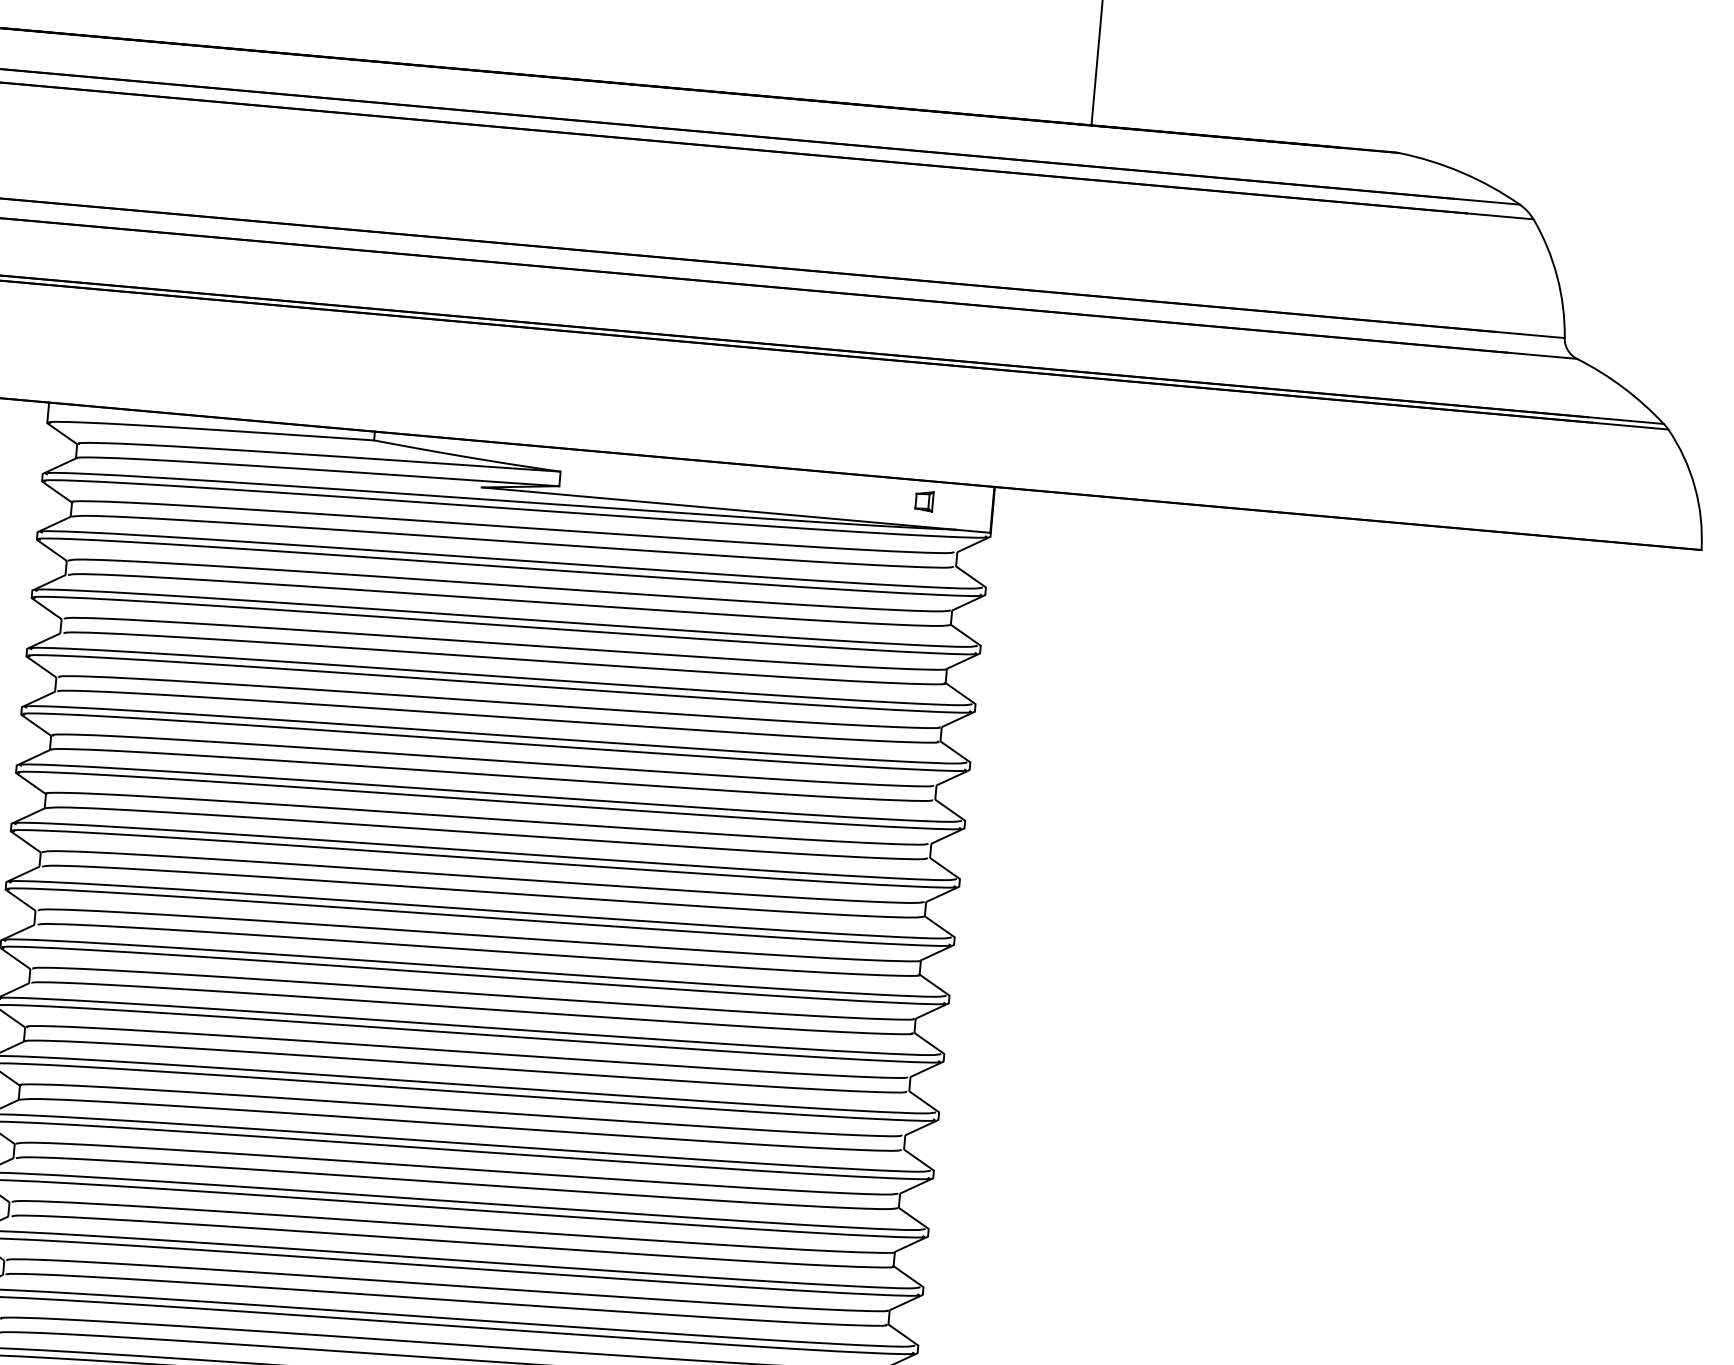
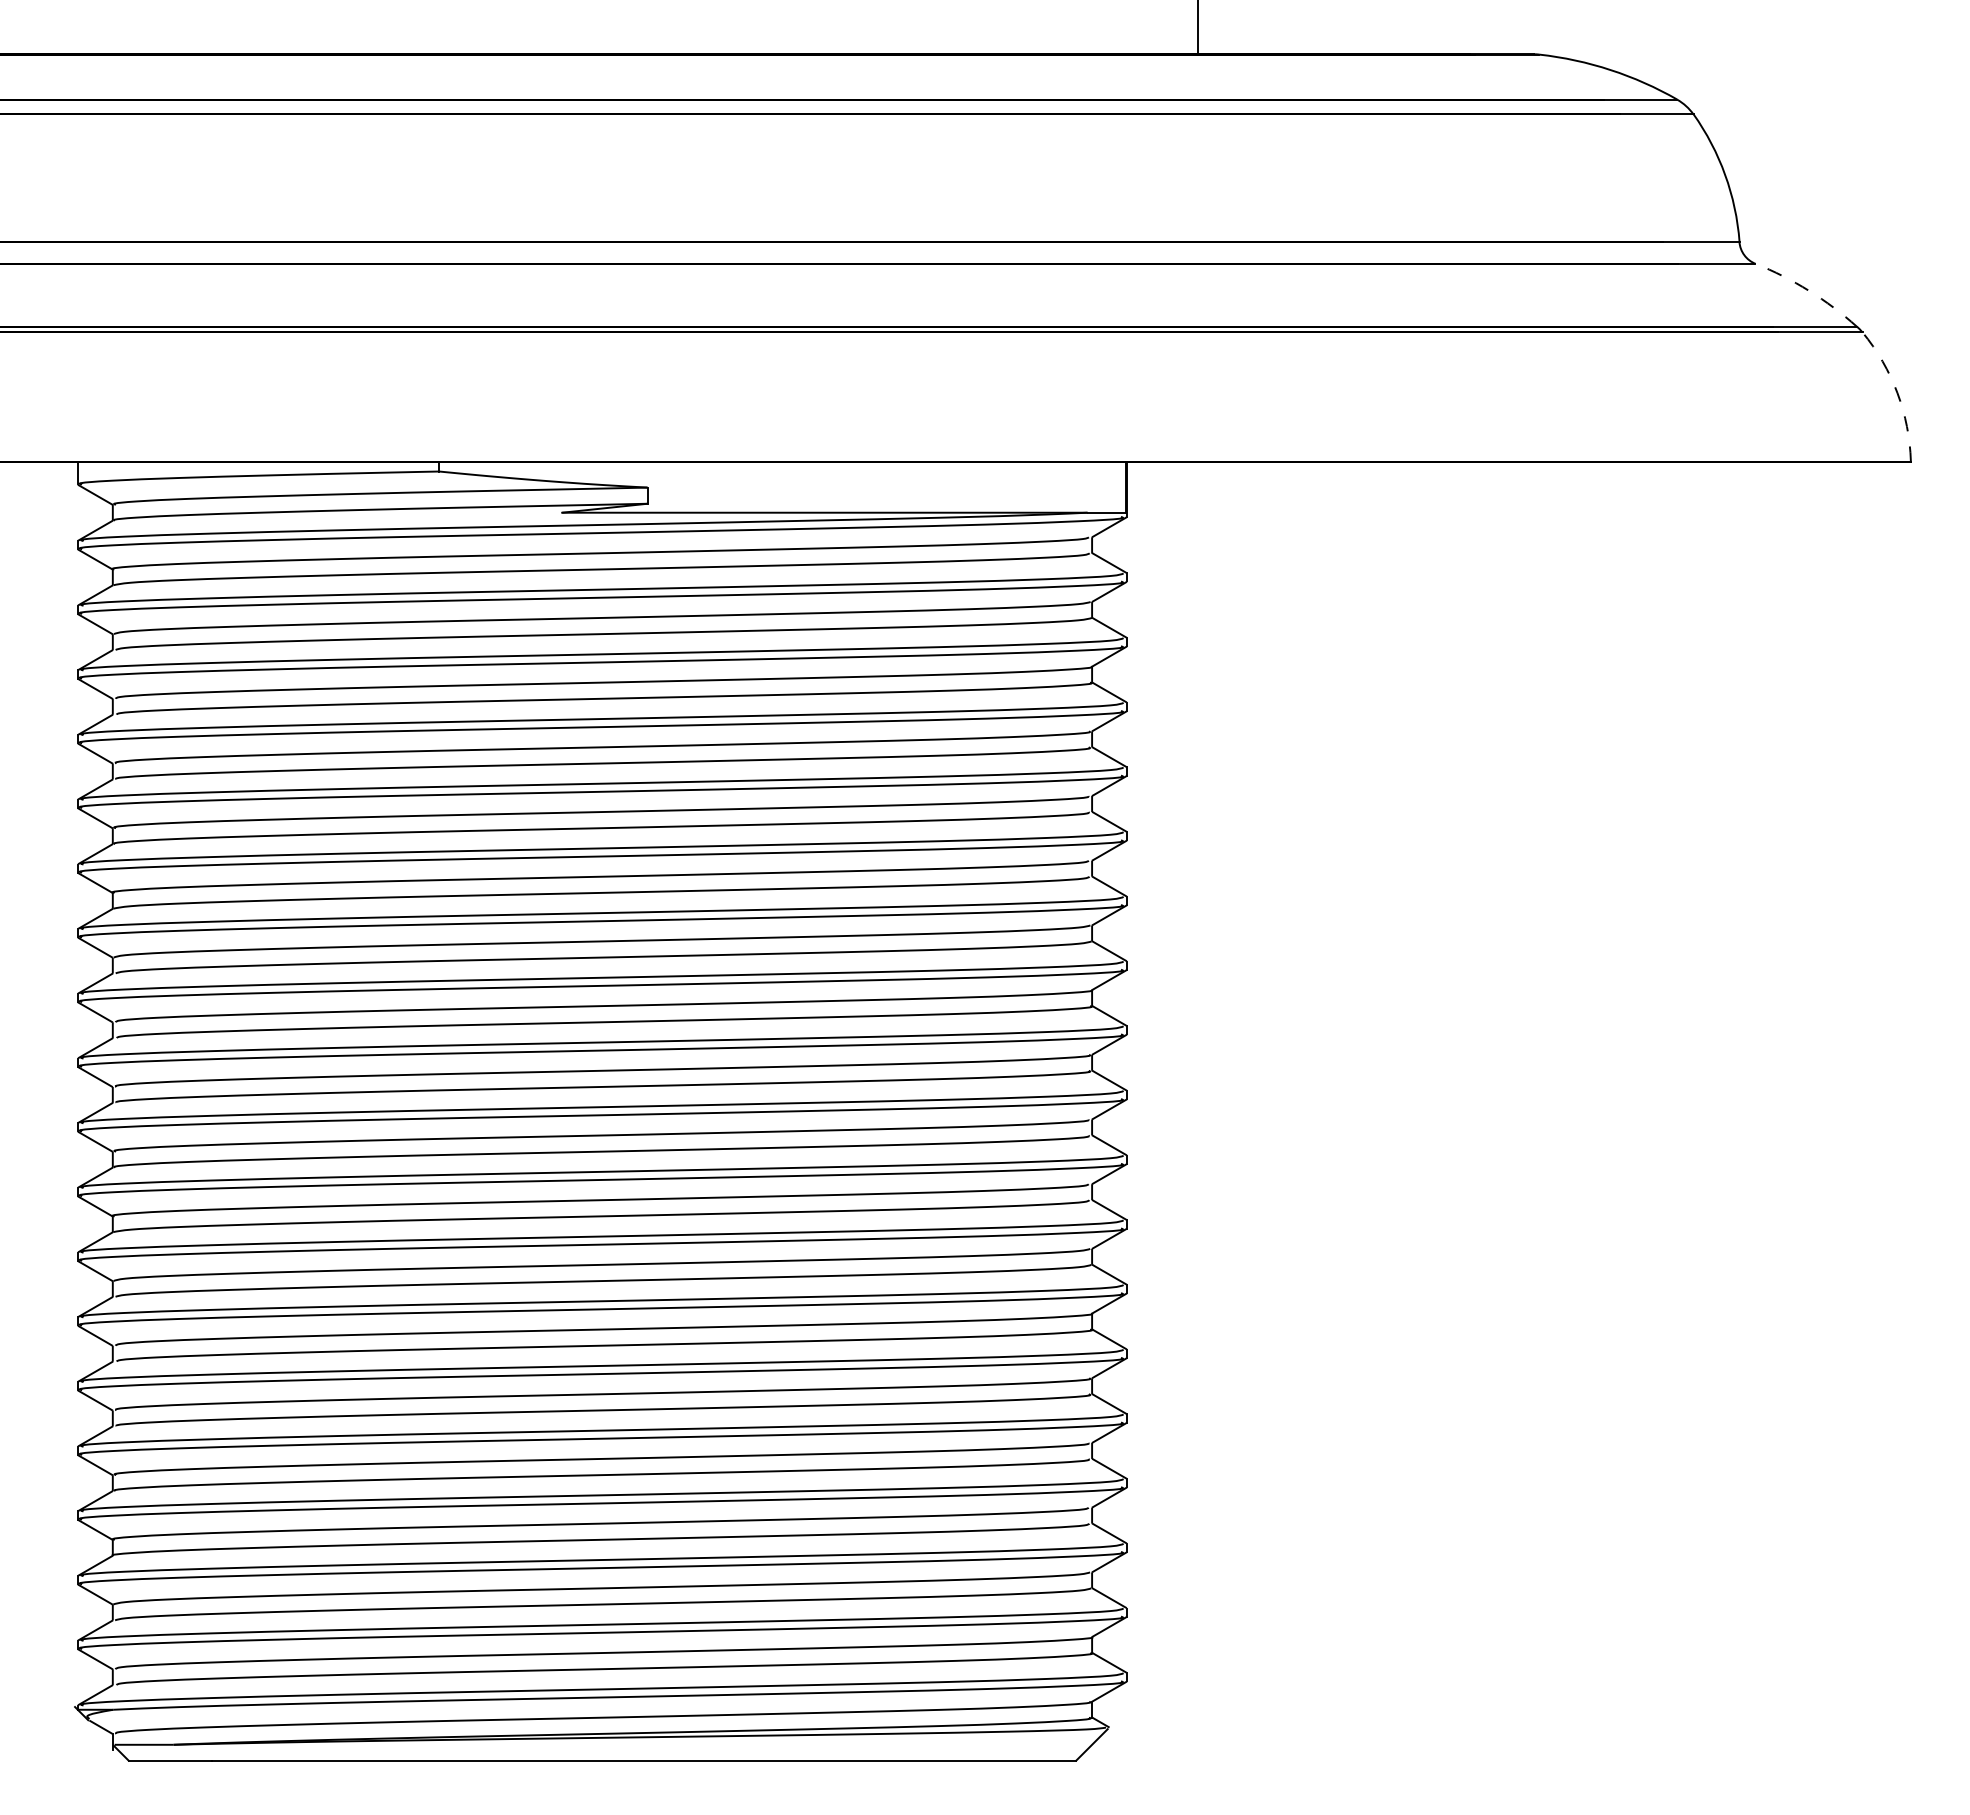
arc: (1623, 387) -> (1809, 290), solid -> dashed
arc: (1694, 487) -> (1897, 393), solid -> dashed
part: (924, 501) -> (1050, 484), removed

